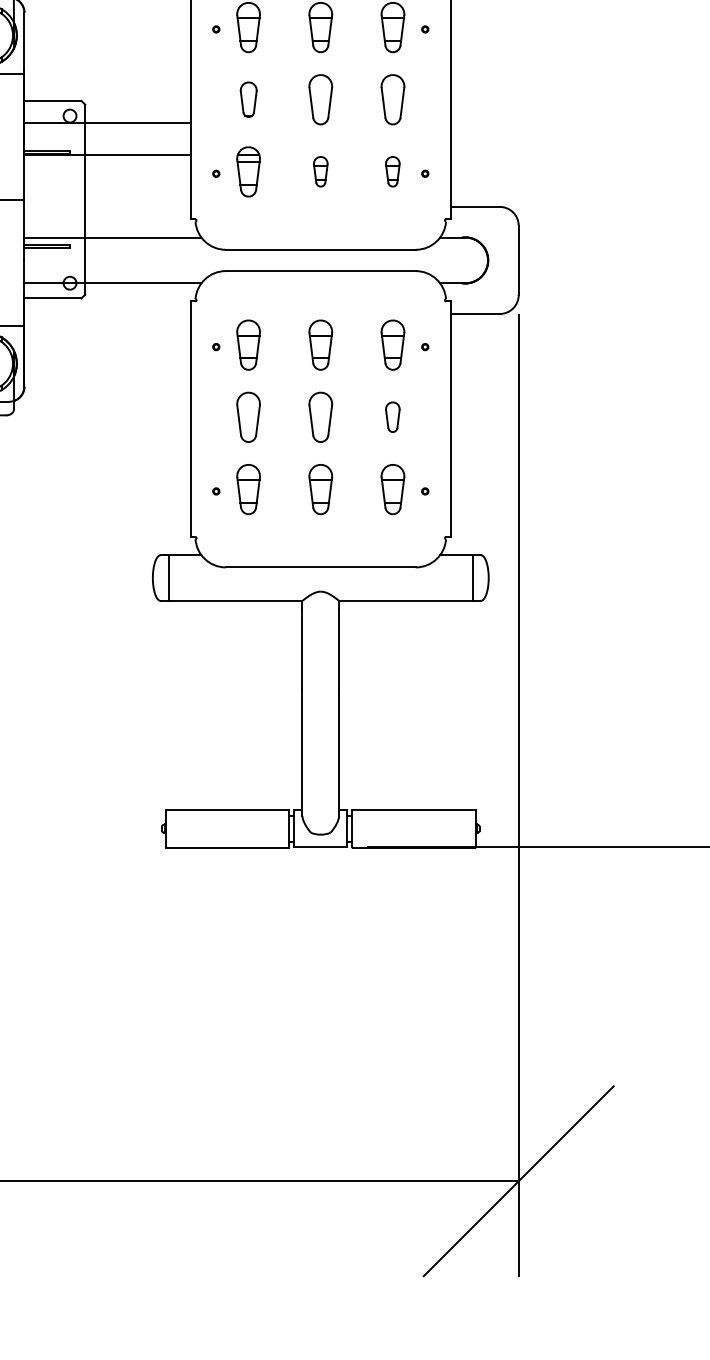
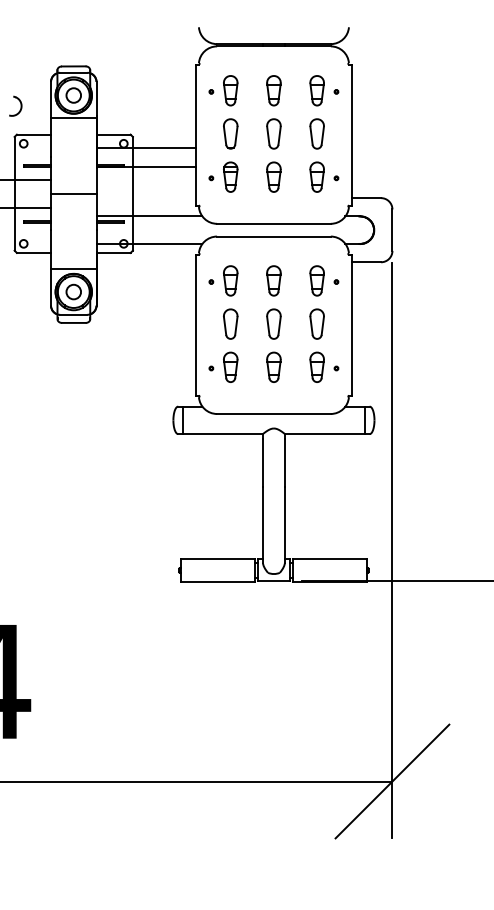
part: (248, 98) -> (230, 133), size x1.43
part: (320, 170) -> (273, 176), size x1.67
part: (391, 170) -> (316, 176), size x1.67
part: (391, 416) -> (316, 323), size x1.67

